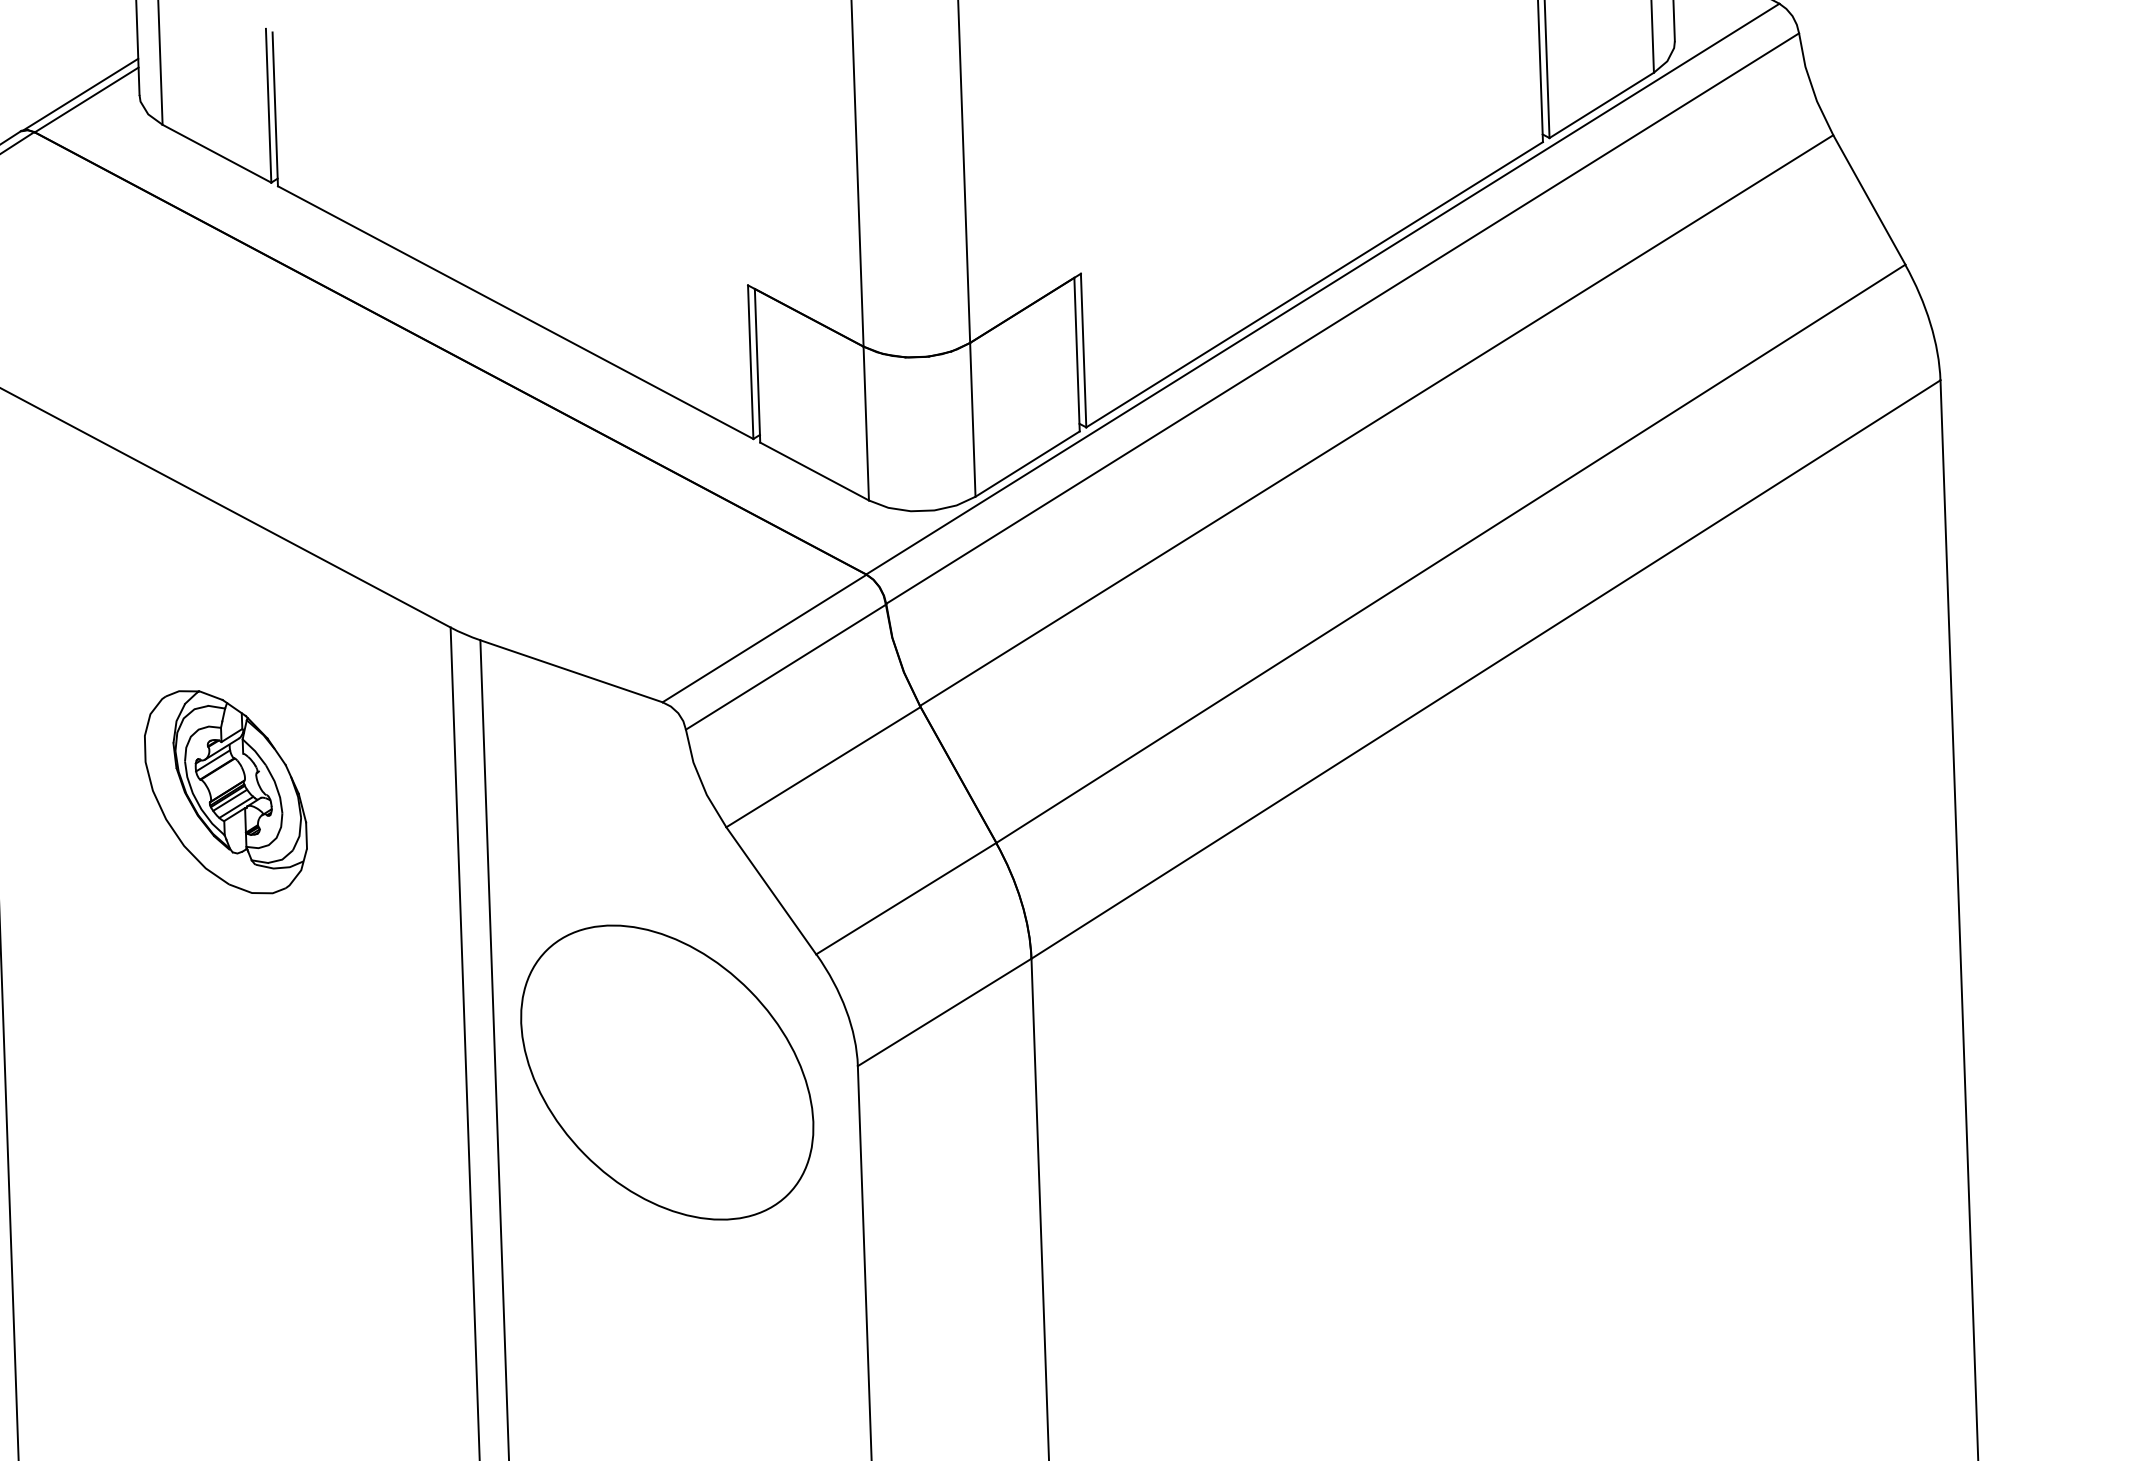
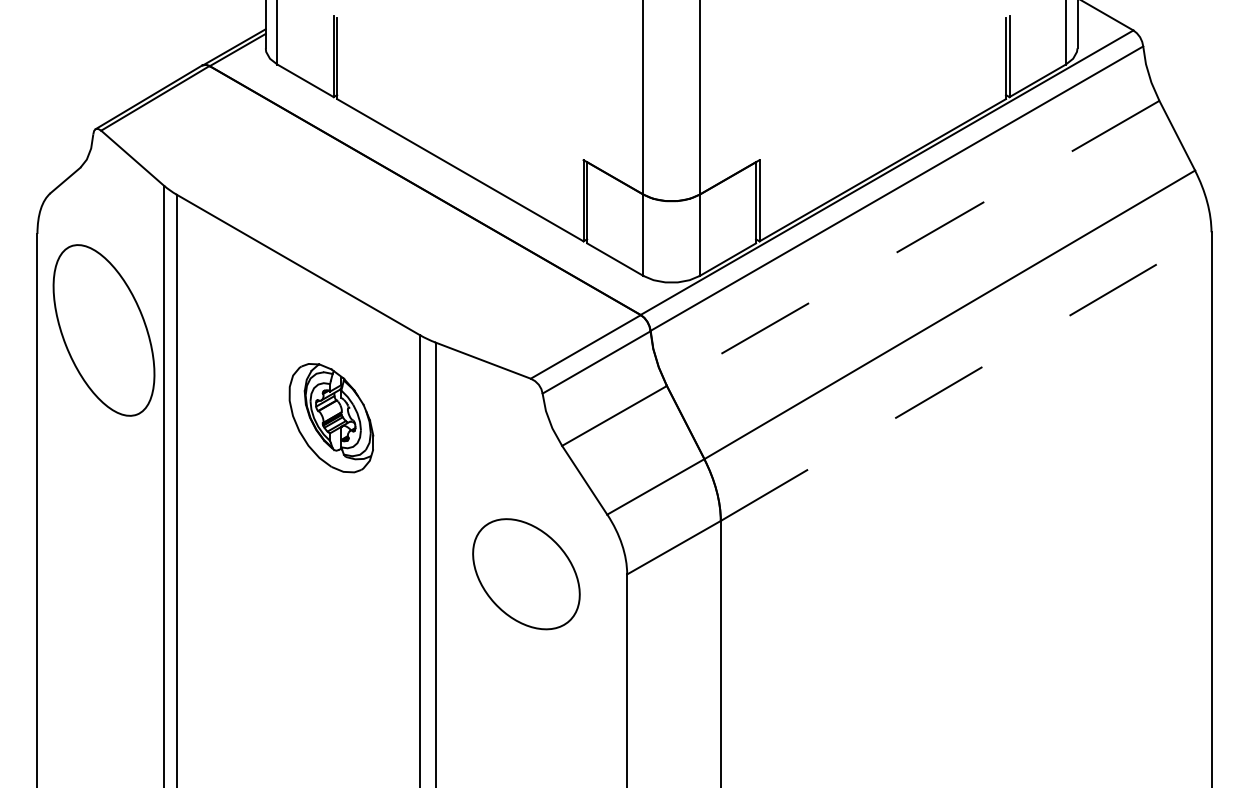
line: (1377, 421) -> (913, 243), solid -> dashed
line: (1486, 669) -> (966, 376), solid -> dashed
part: (225, 792) -> (331, 418), moved
part: (667, 1070) -> (526, 573), size x0.7

